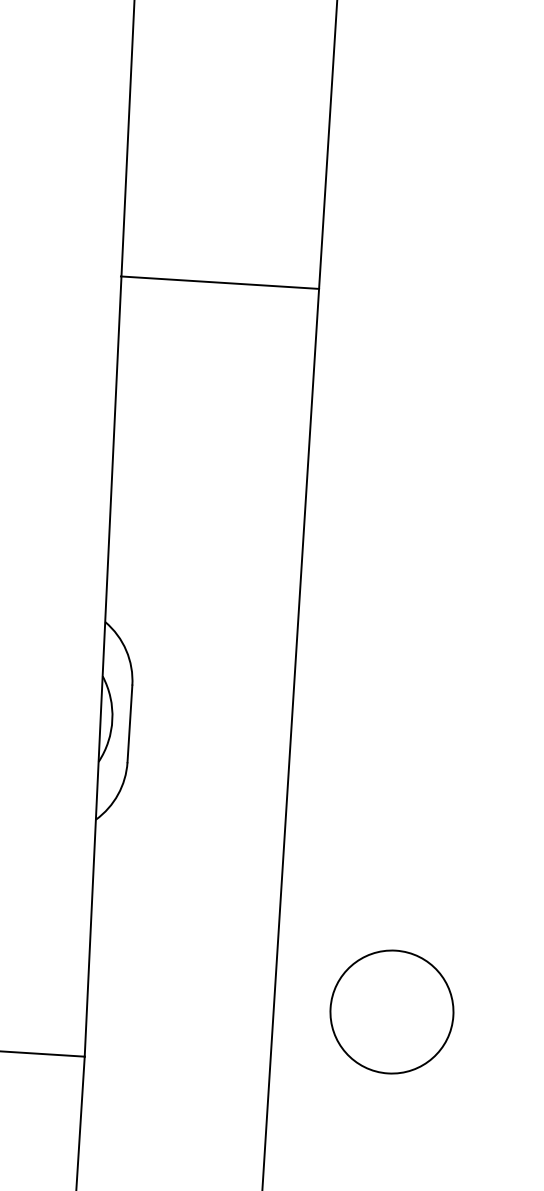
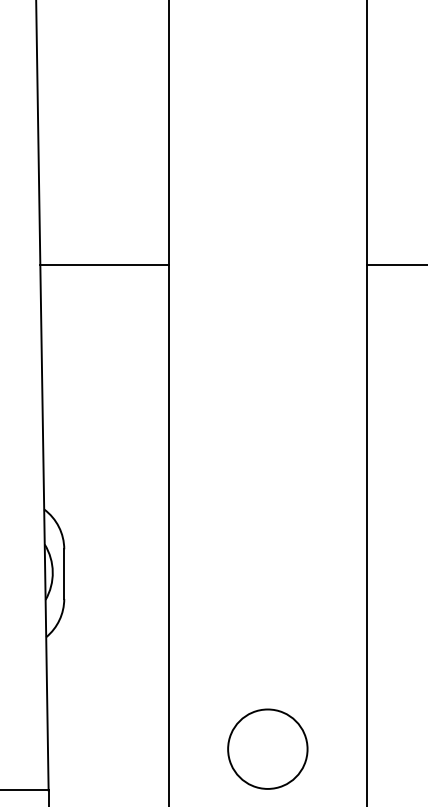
line: (220, 283) -> (104, 265), moved
circle: (391, 1010) -> (267, 748), moved

